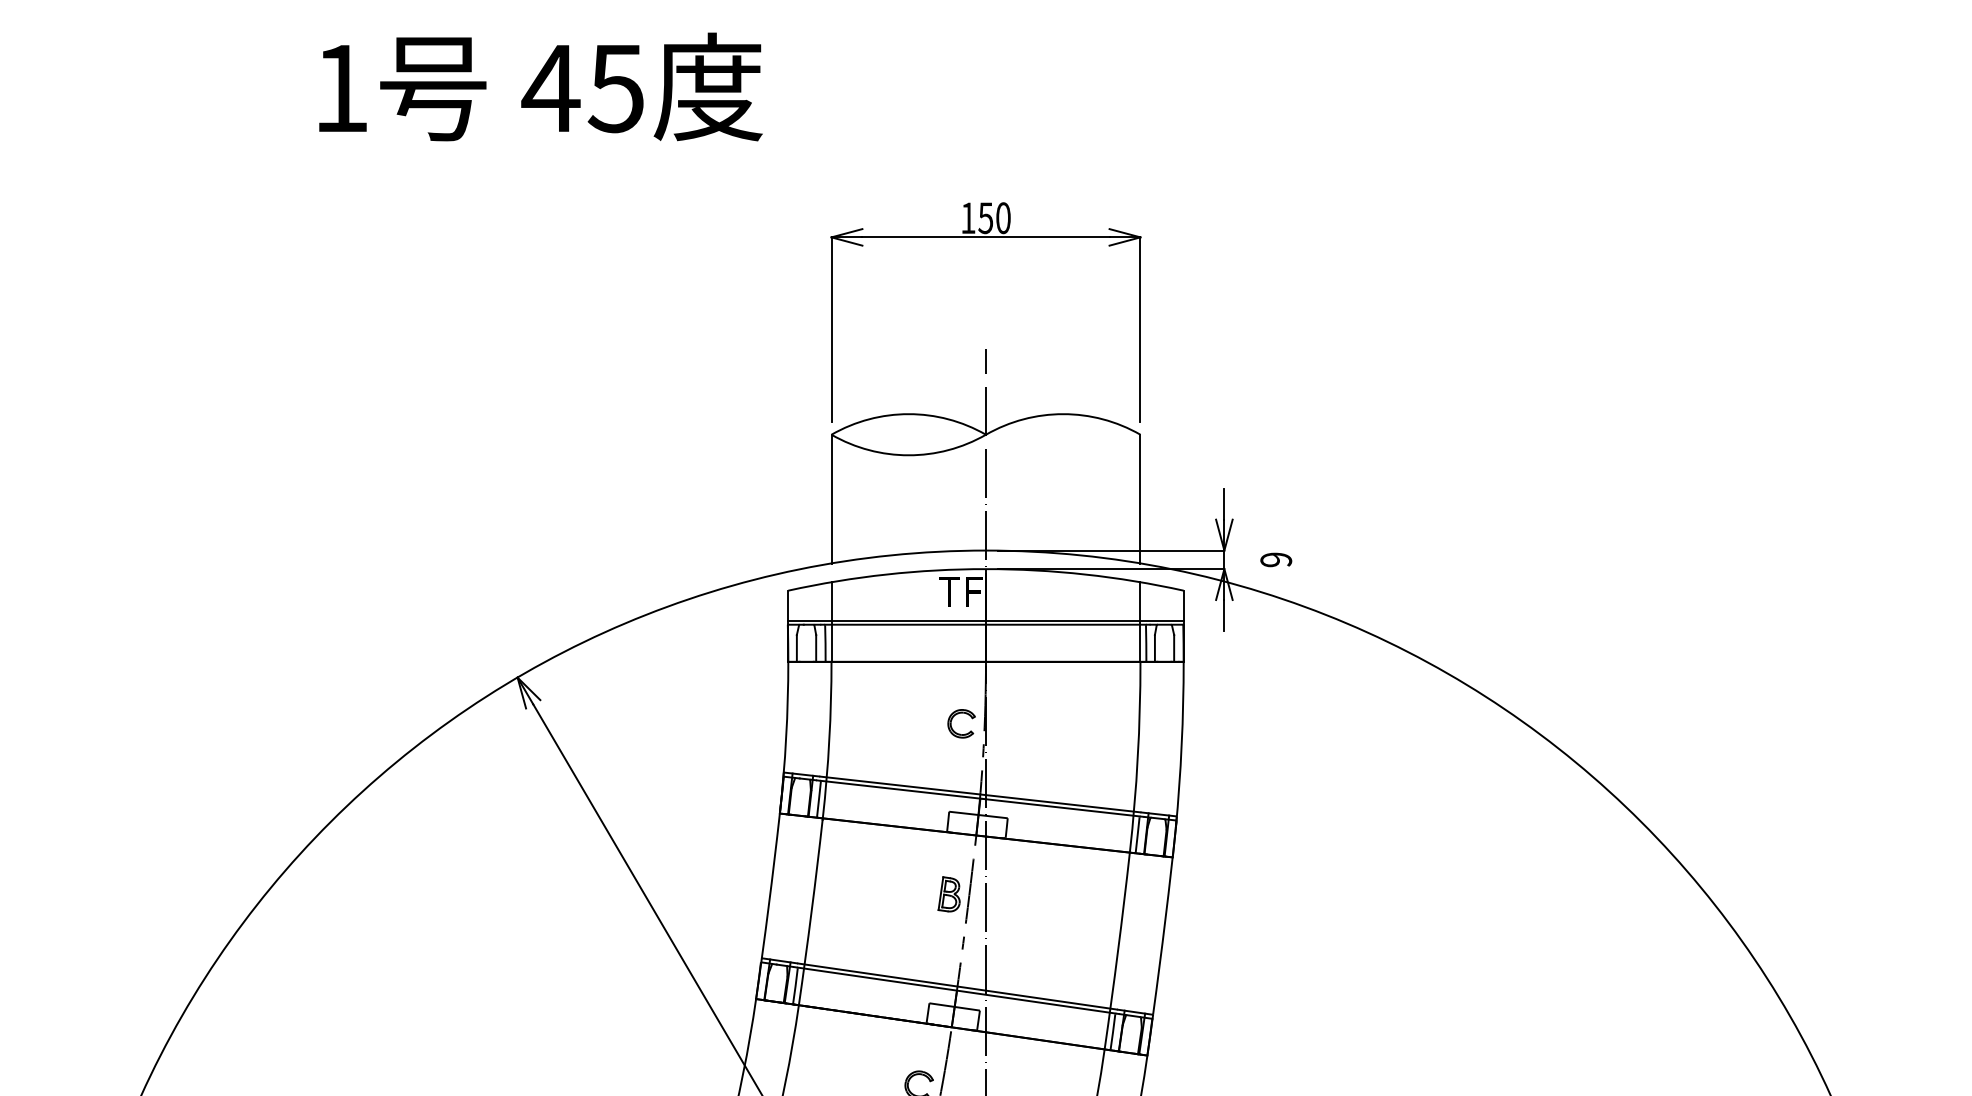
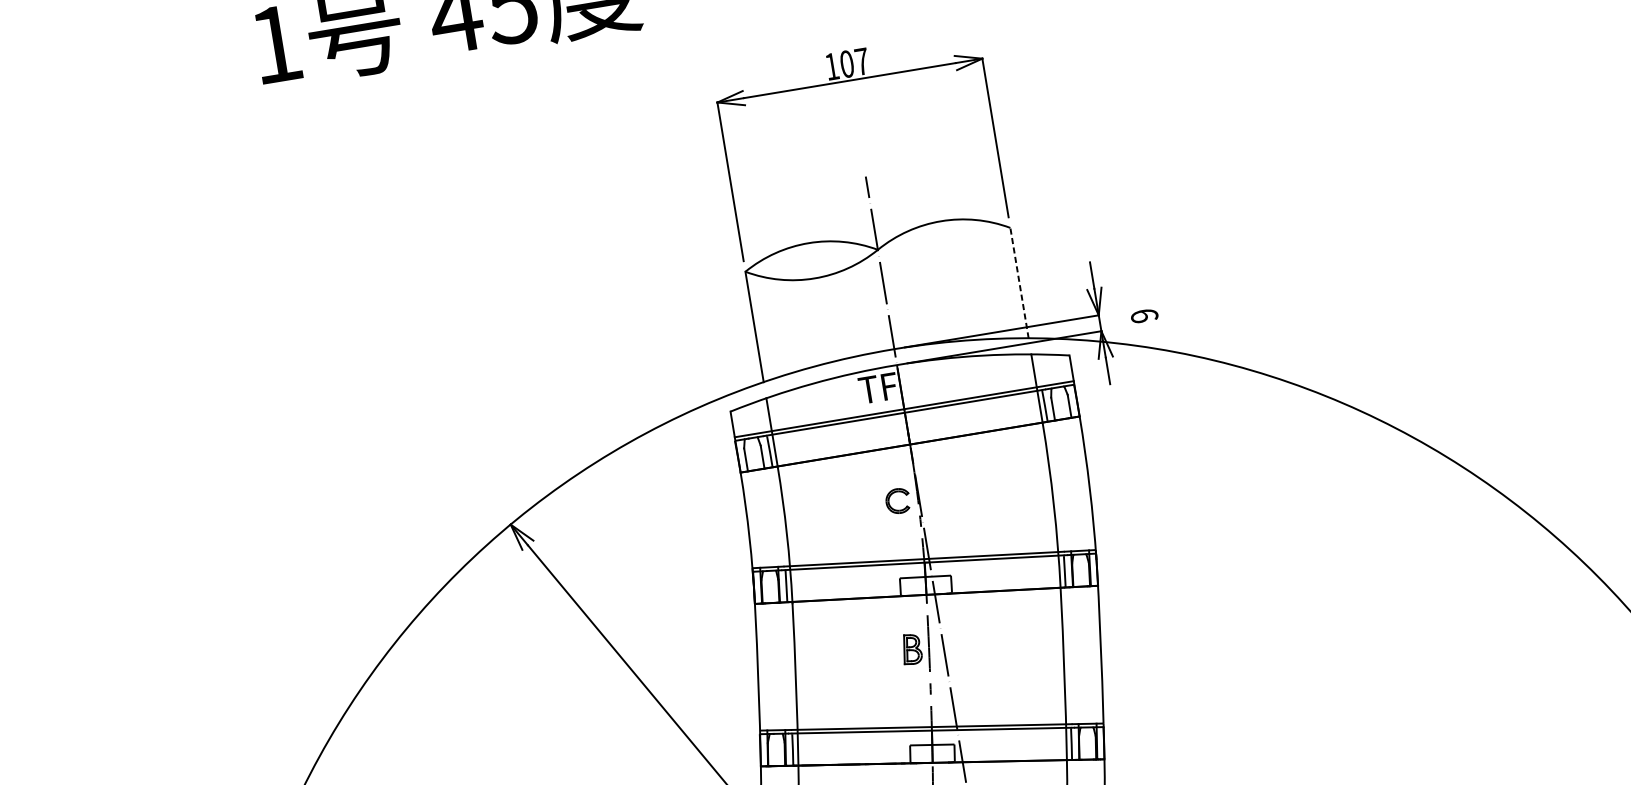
text: (994, 218) -> (854, 63), 150 -> 107
line: (1140, 498) -> (1019, 282), solid -> dashed

